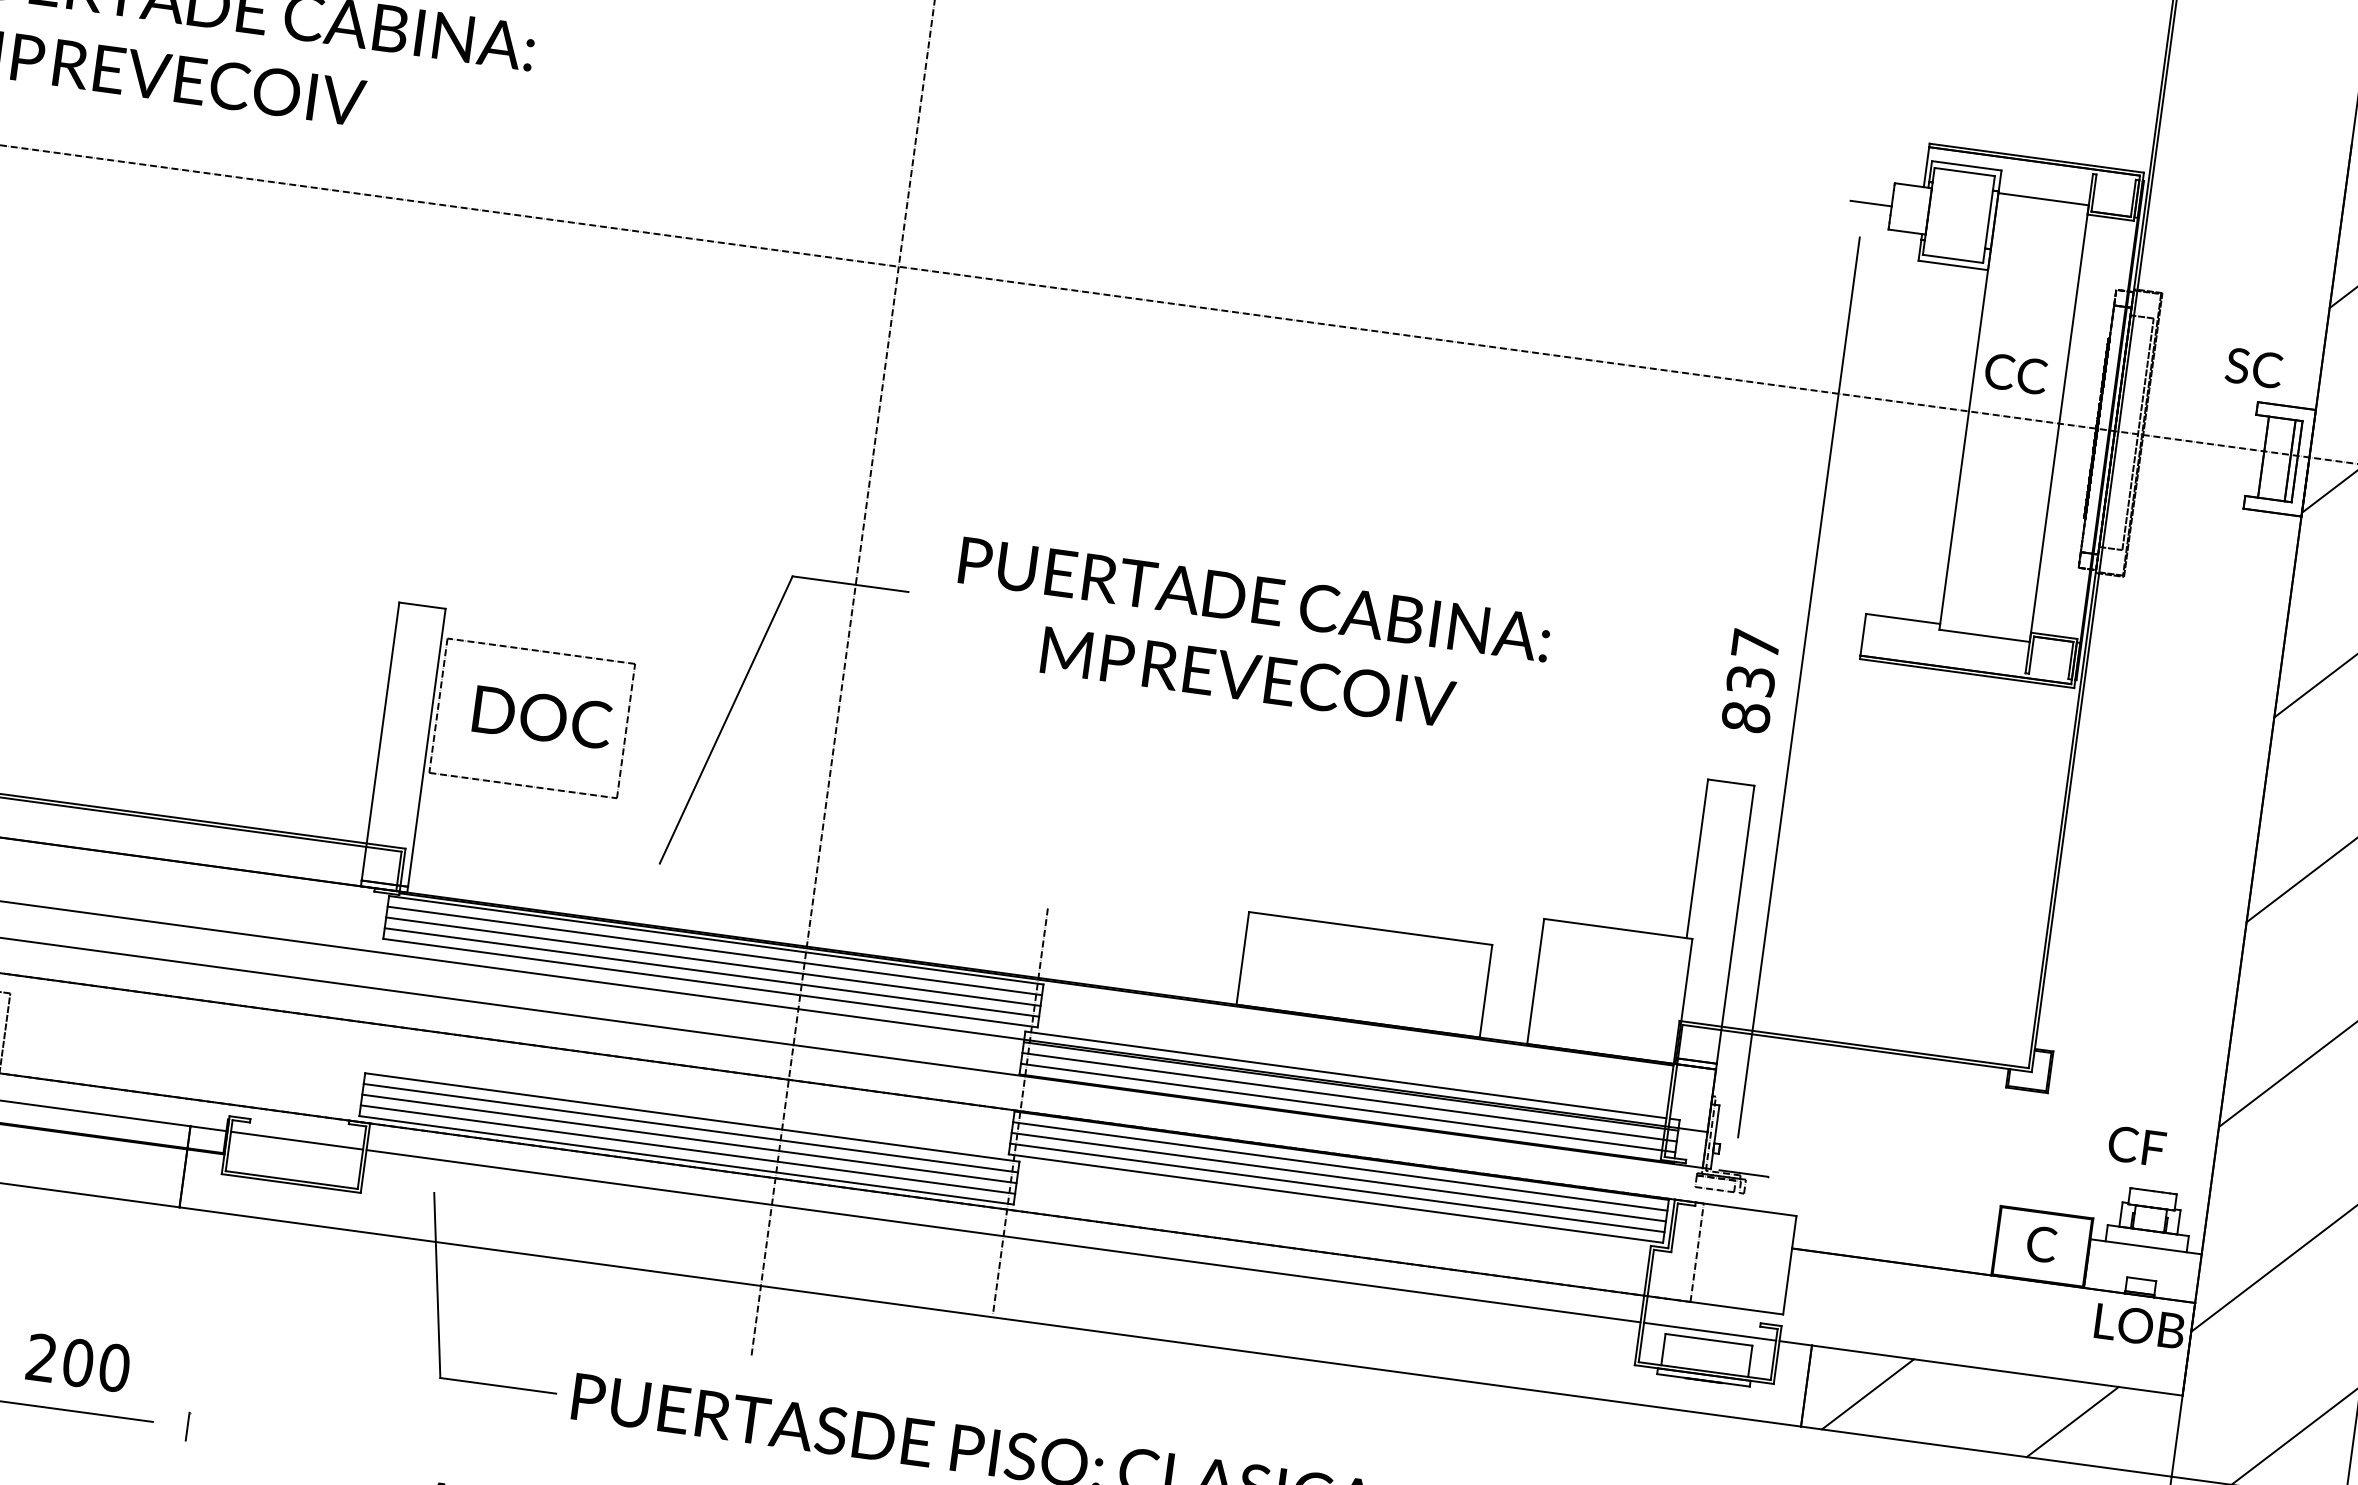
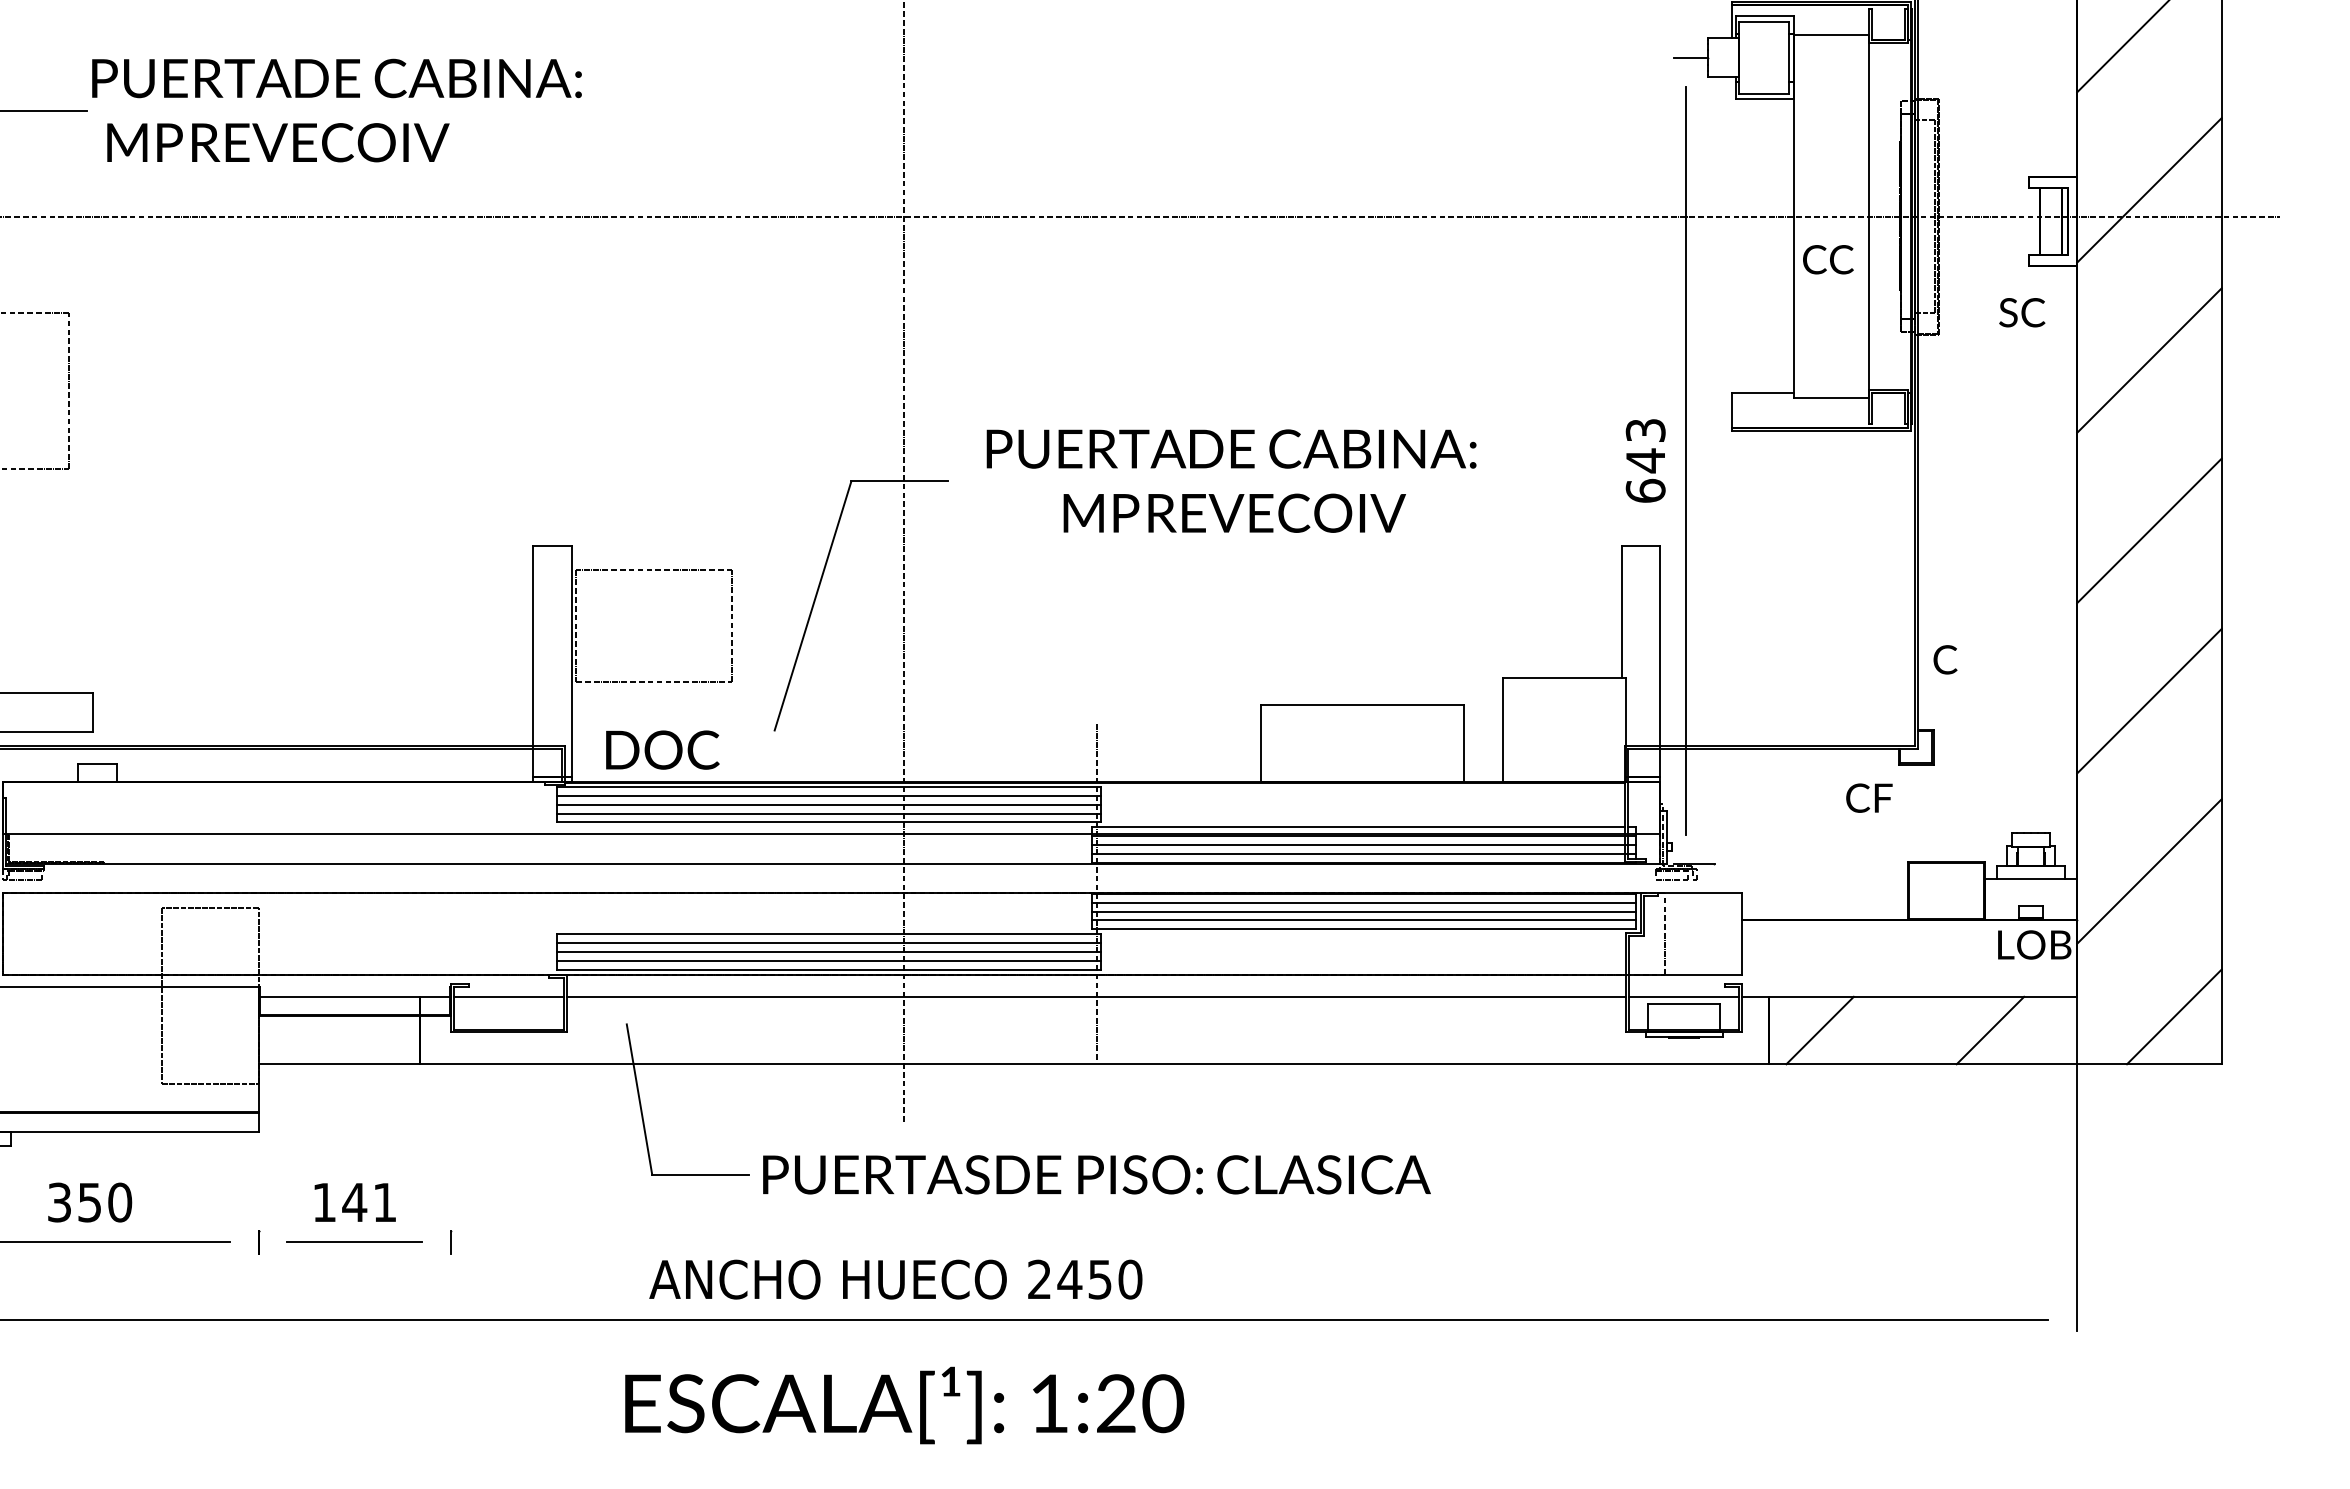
text: (2254, 367) -> (2022, 312), moved
text: (2016, 373) -> (1828, 259), moved
text: (1750, 680) -> (1645, 460), 837 -> 643
text: (542, 716) -> (662, 749), moved
text: (2137, 1145) -> (1869, 797), moved
text: (2041, 1243) -> (1945, 659), moved
text: (77, 1362) -> (354, 1202), 200 -> 141

